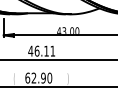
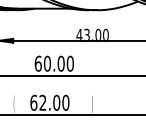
text: (41, 50) -> (53, 62), 46.11 -> 60.00
text: (43, 78) -> (56, 103), 62.90 -> 62.00

